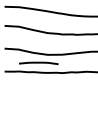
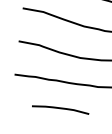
line: (38, 62) -> (60, 108), moved

